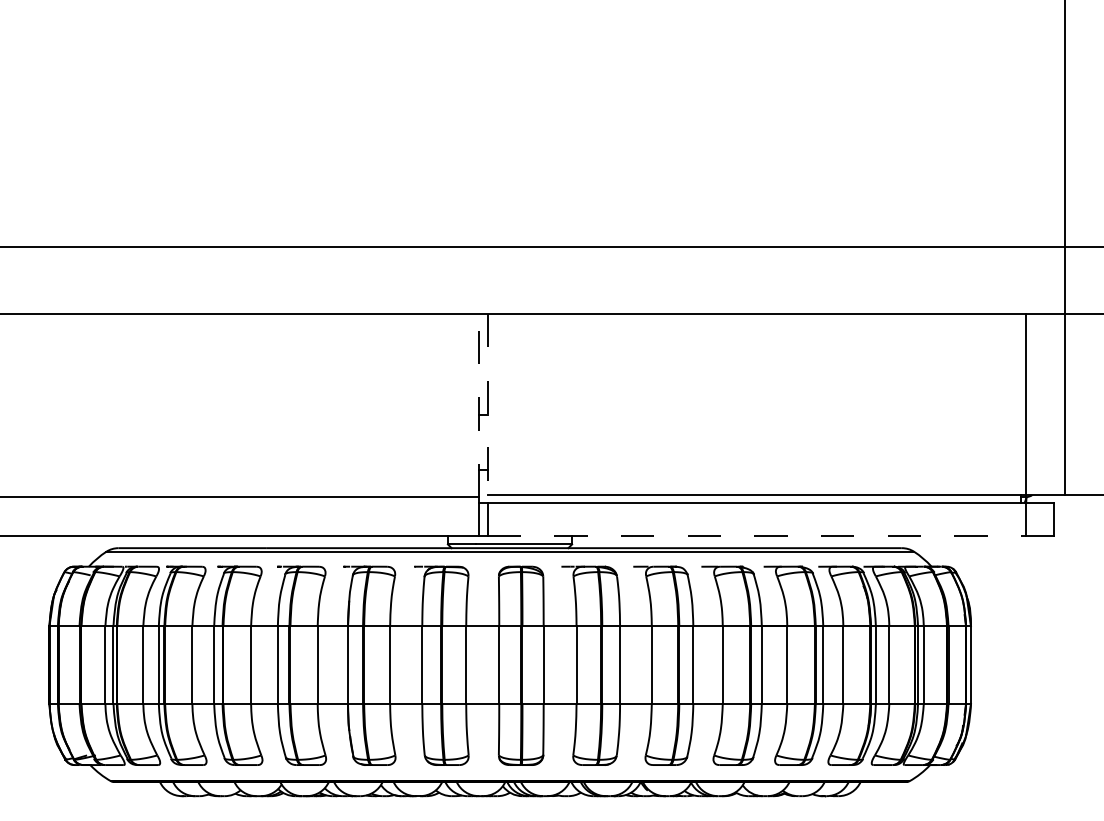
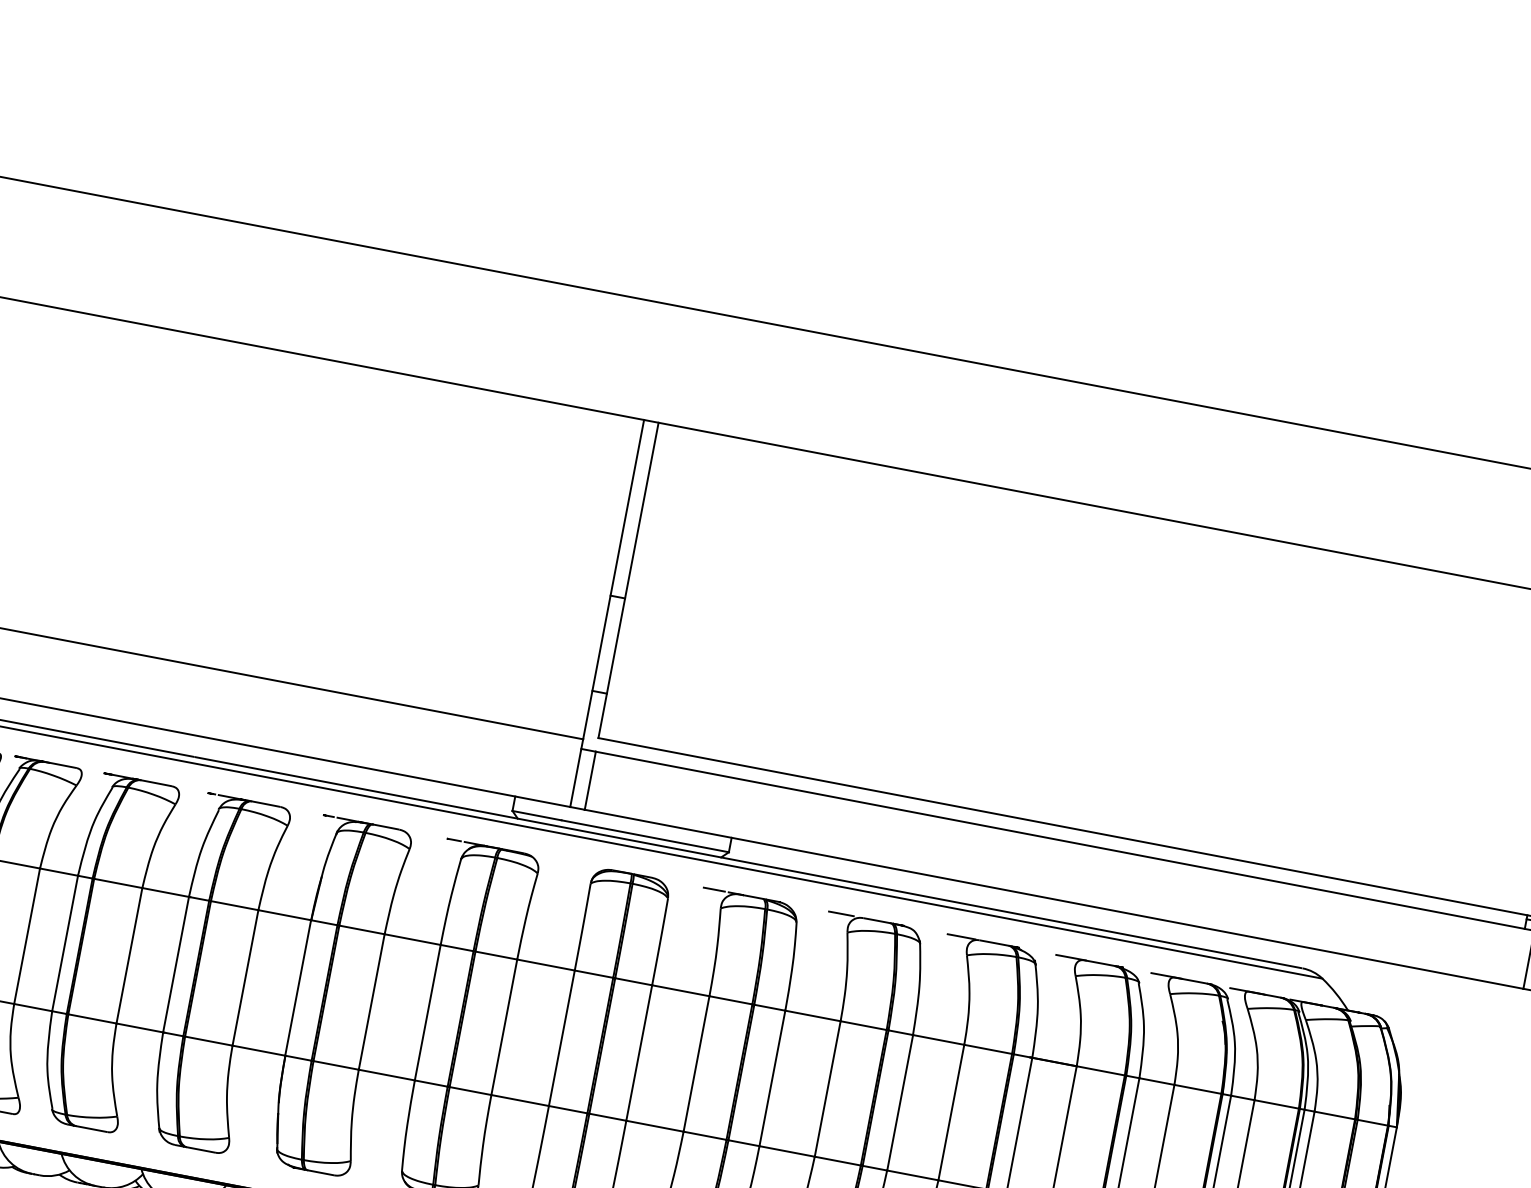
line: (479, 405) -> (613, 579), dashed -> solid
line: (487, 405) -> (627, 581), dashed -> solid
line: (757, 536) -> (1054, 899), dashed -> solid

